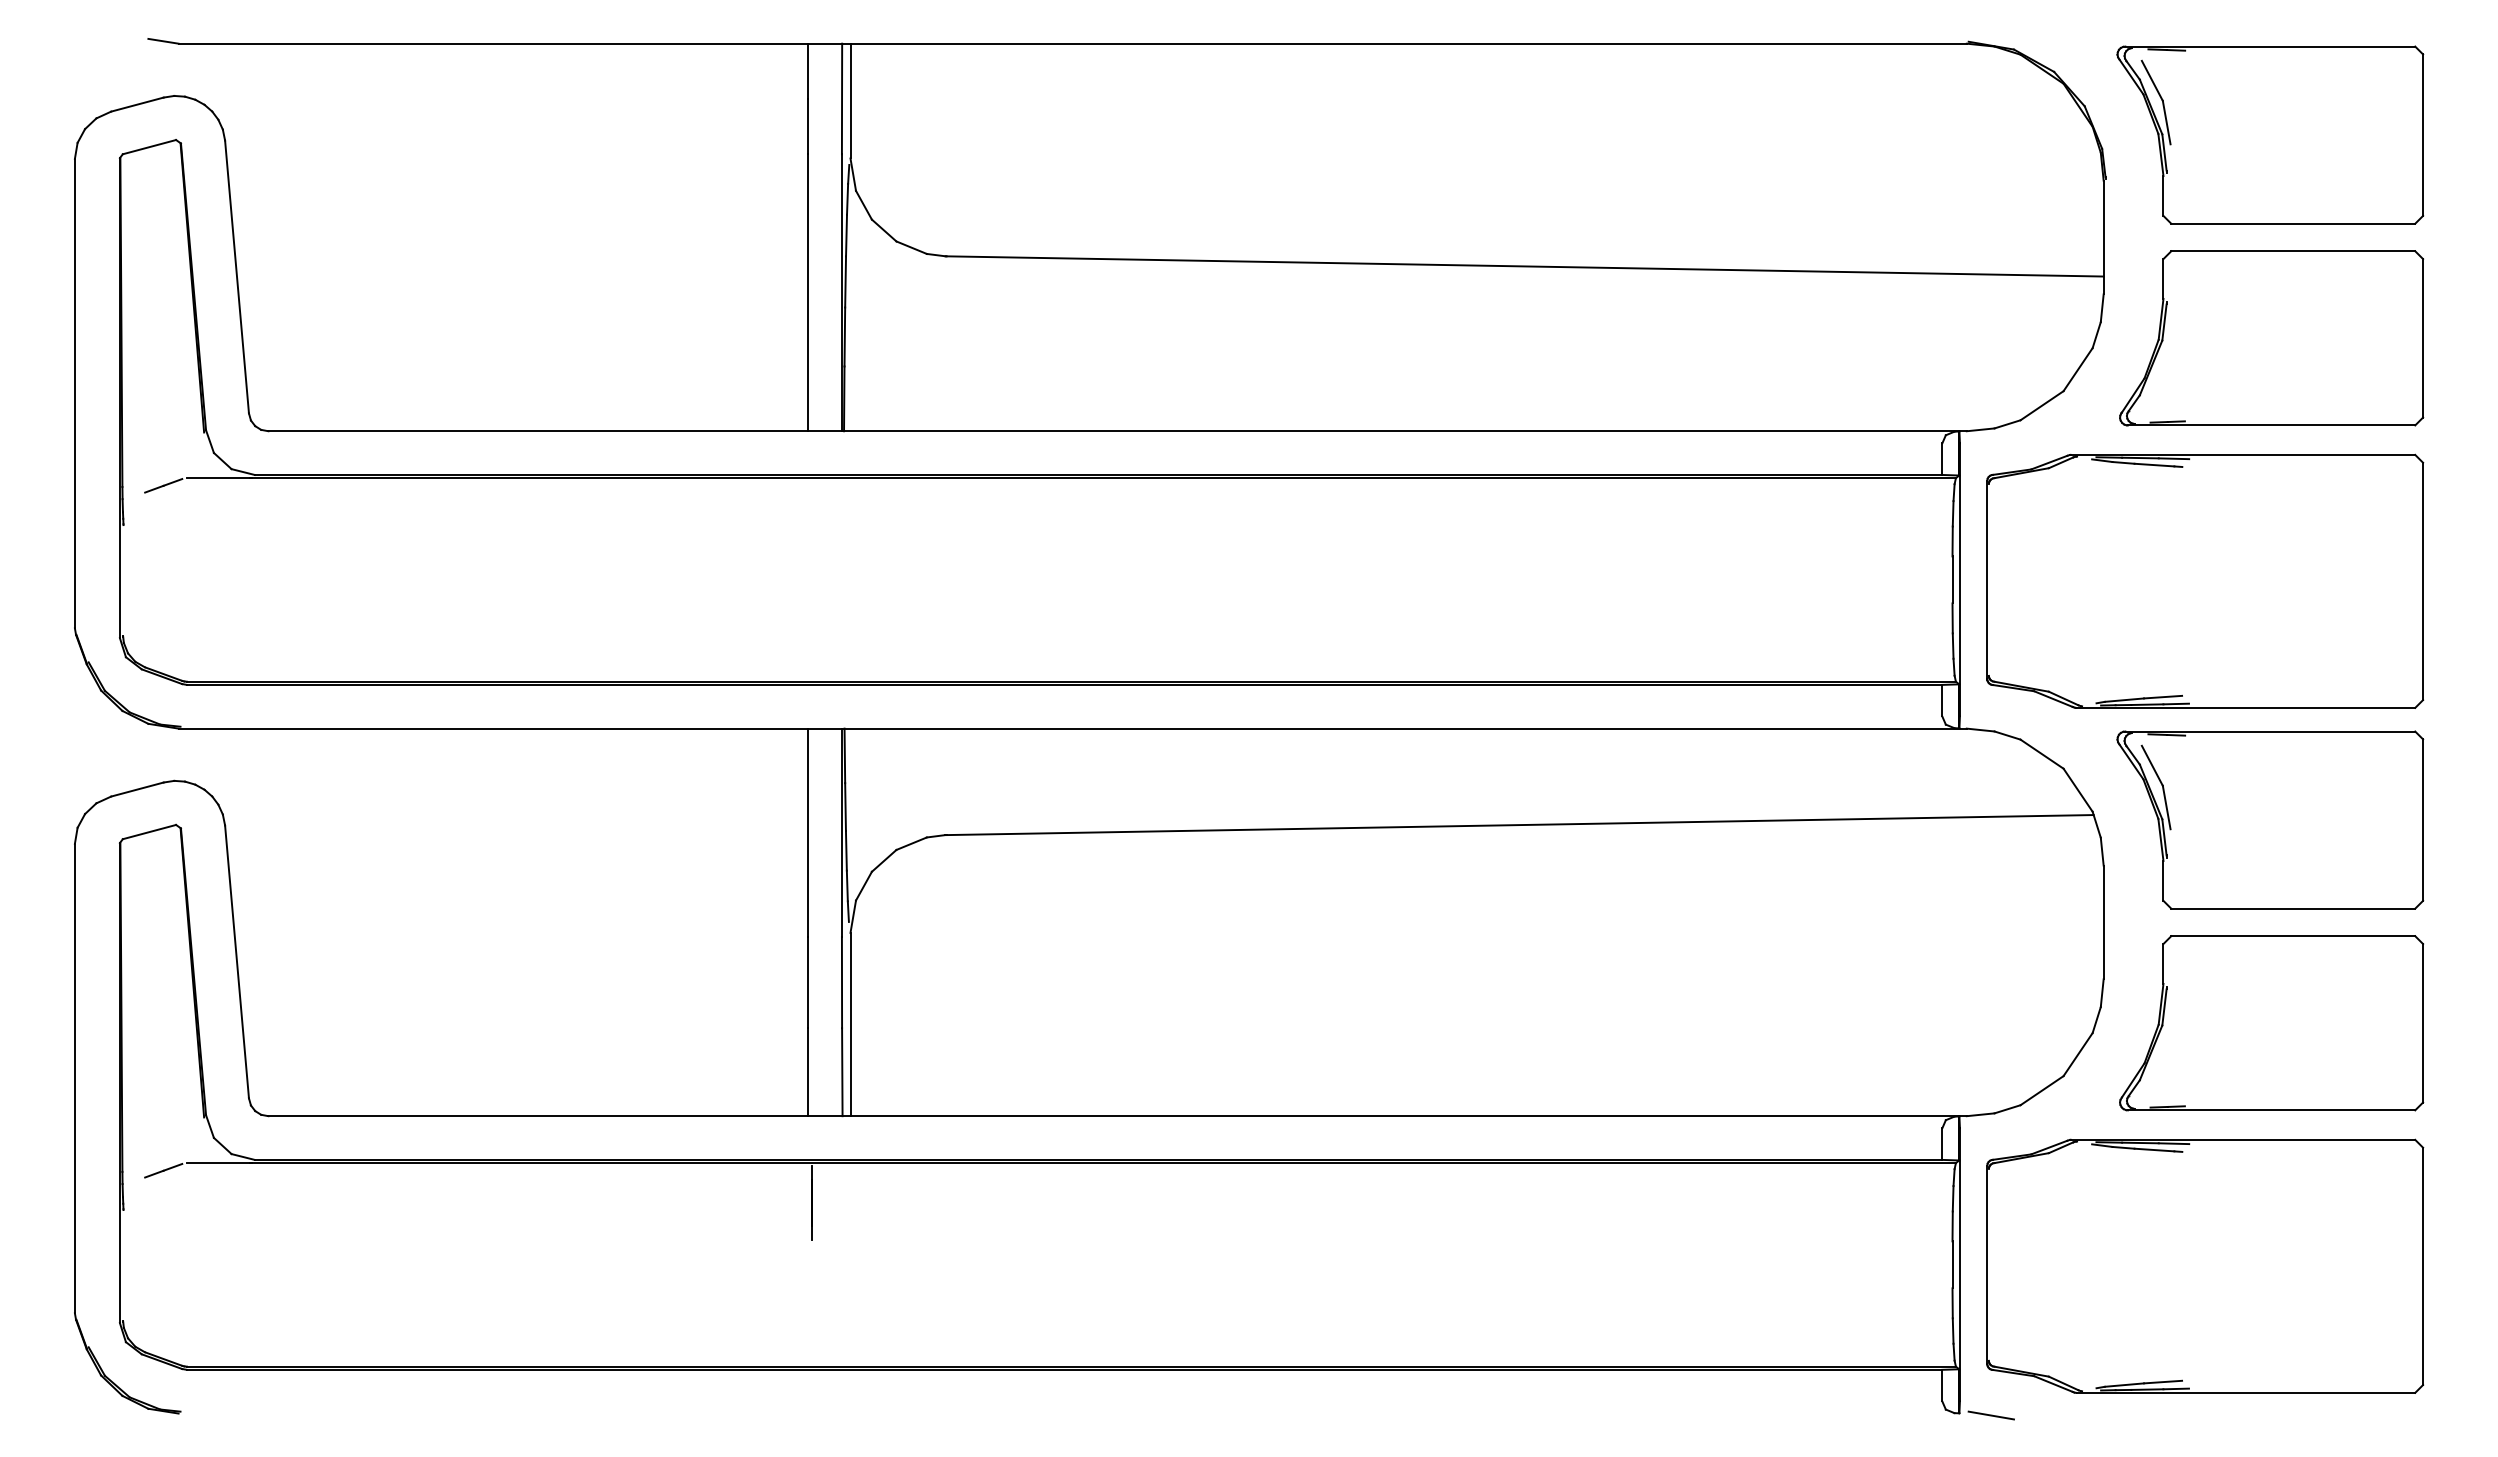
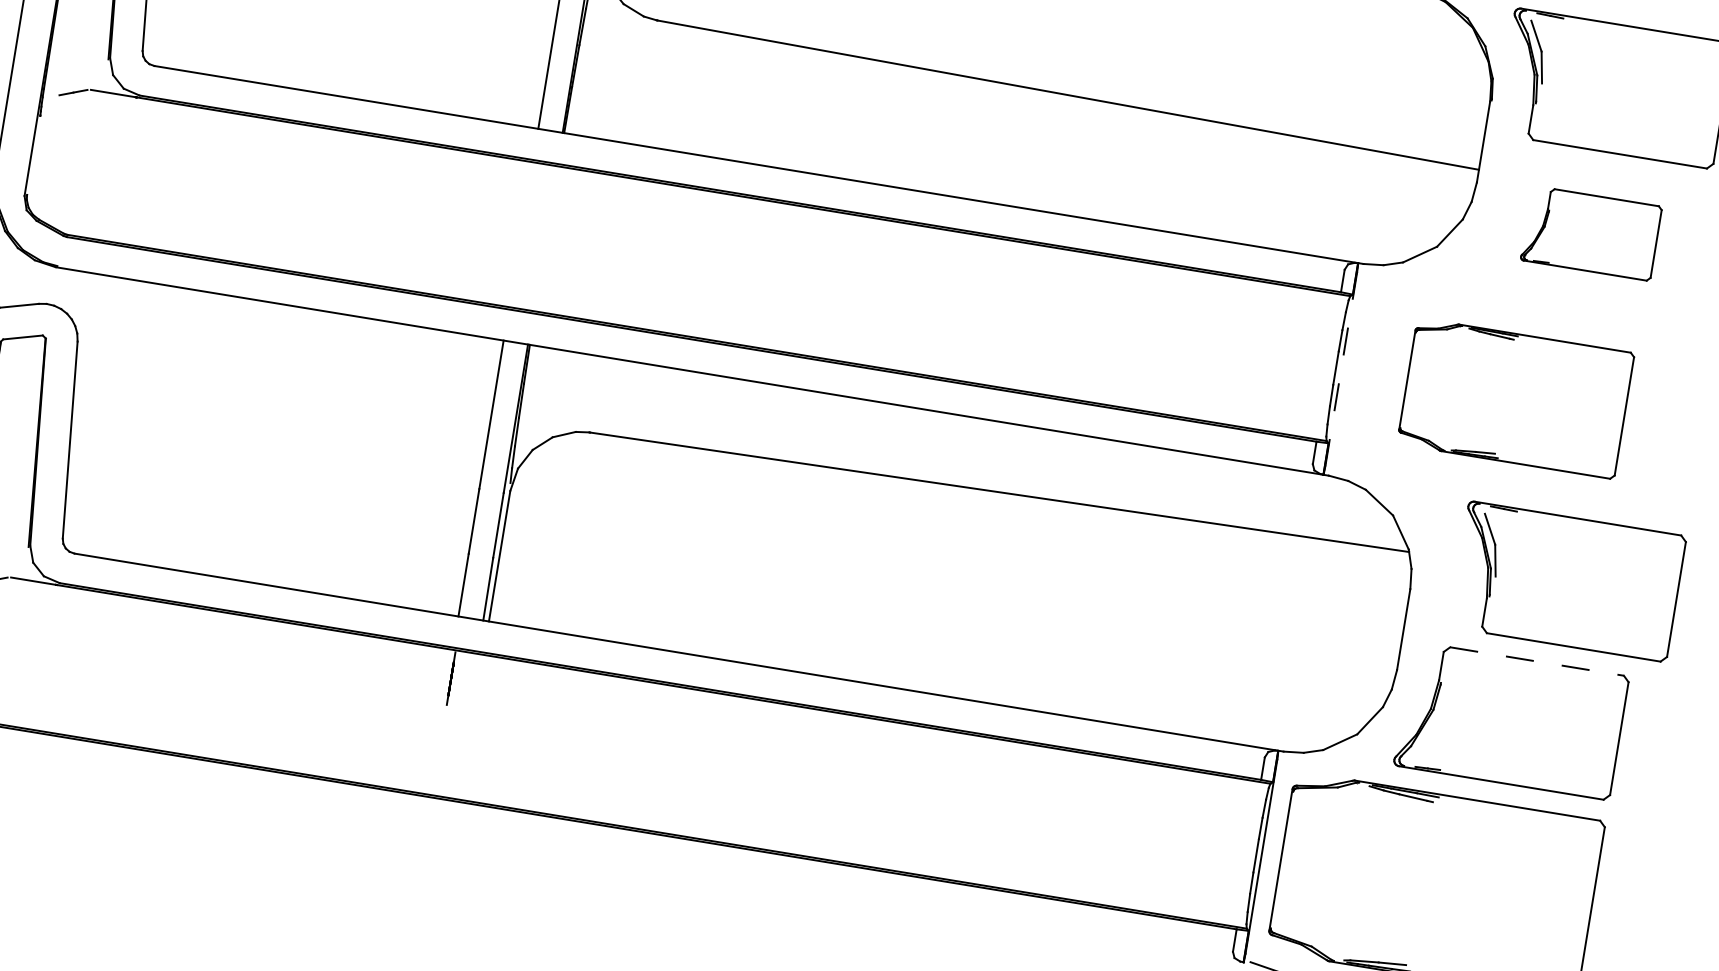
part: (2271, 338) -> (1591, 233), size x0.6
line: (1959, 579) -> (1341, 368), solid -> dashed
part: (2205, 580) -> (1516, 398), size x0.7
part: (2270, 819) -> (1567, 581), moved
line: (2293, 936) -> (1537, 661), solid -> dashed

